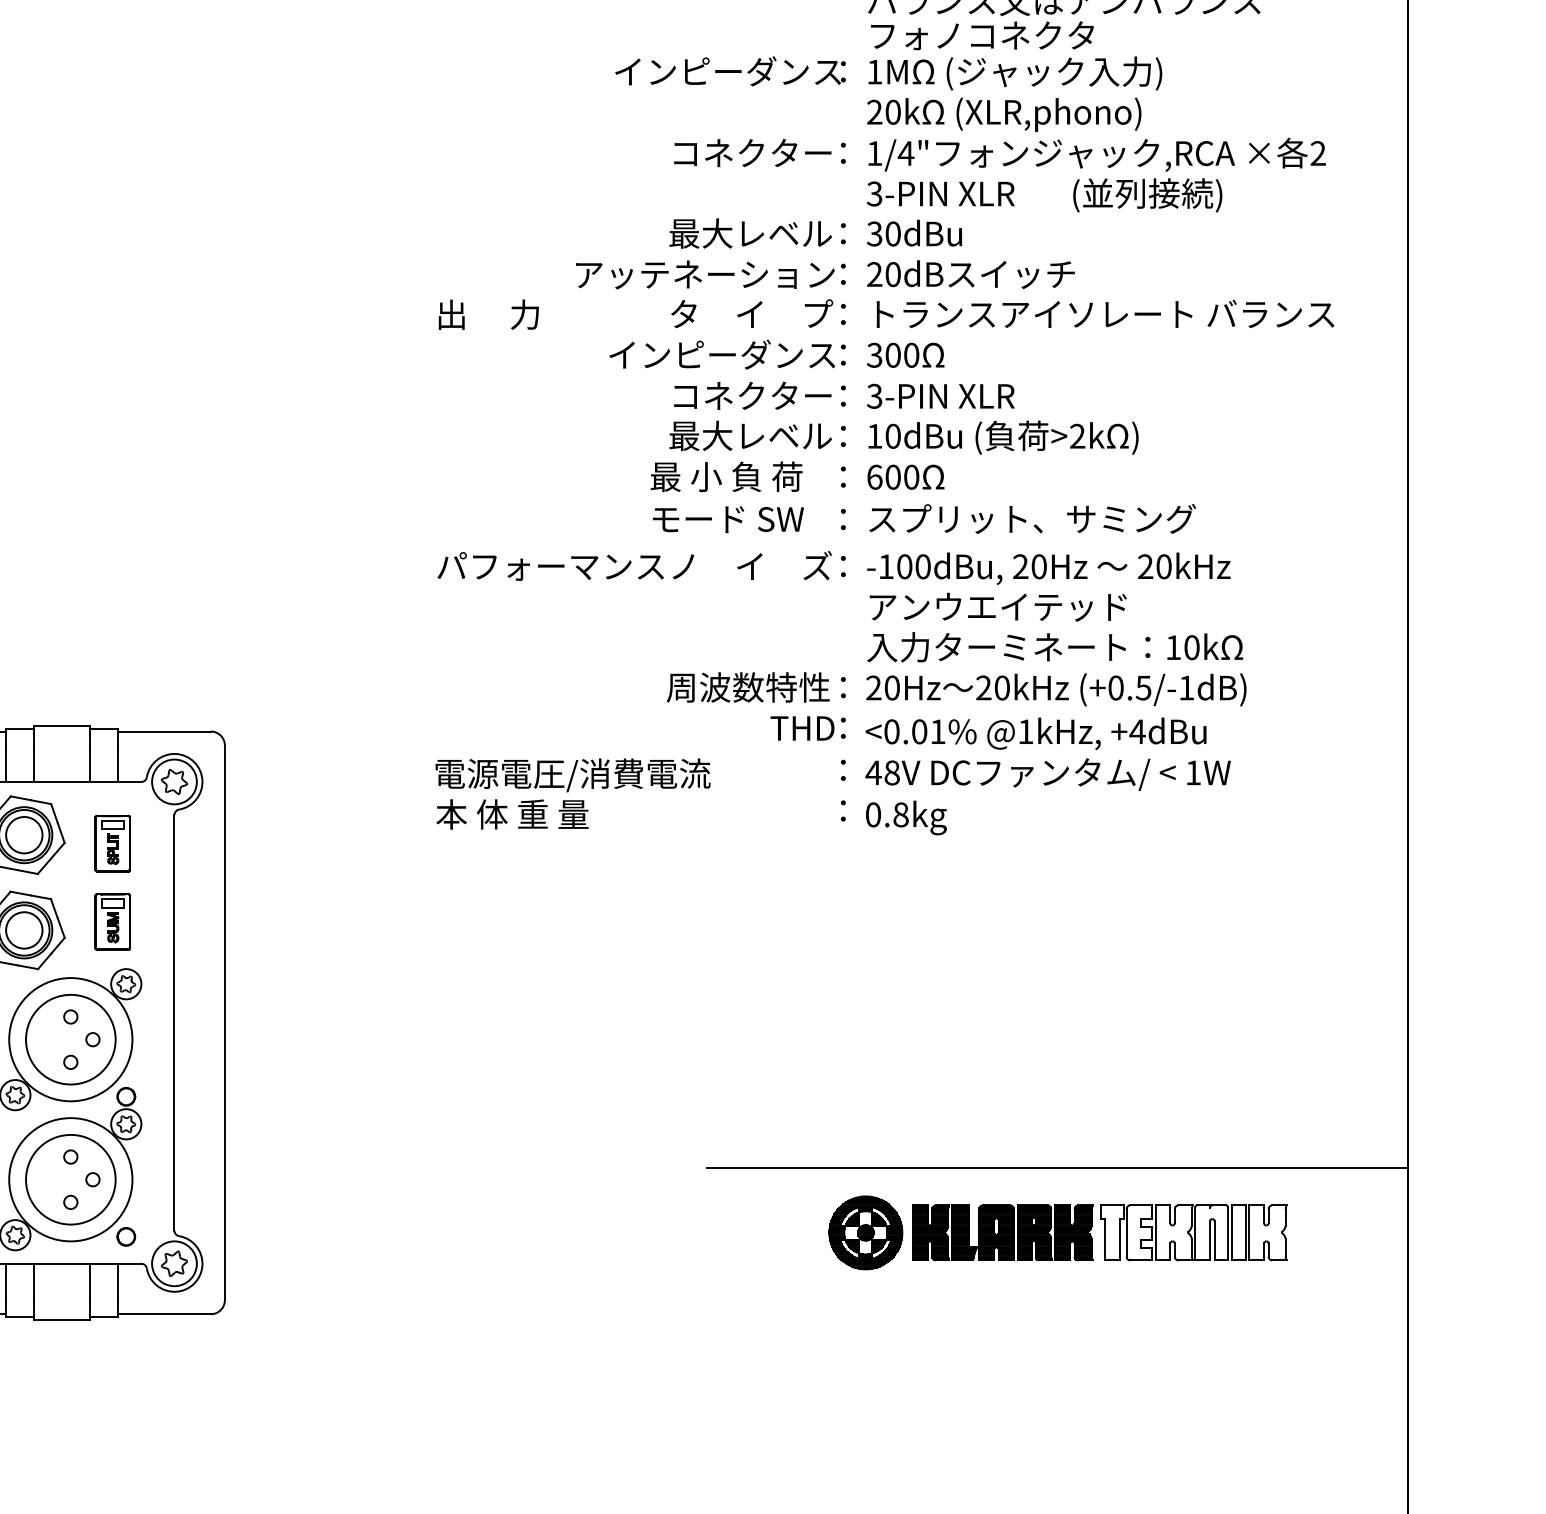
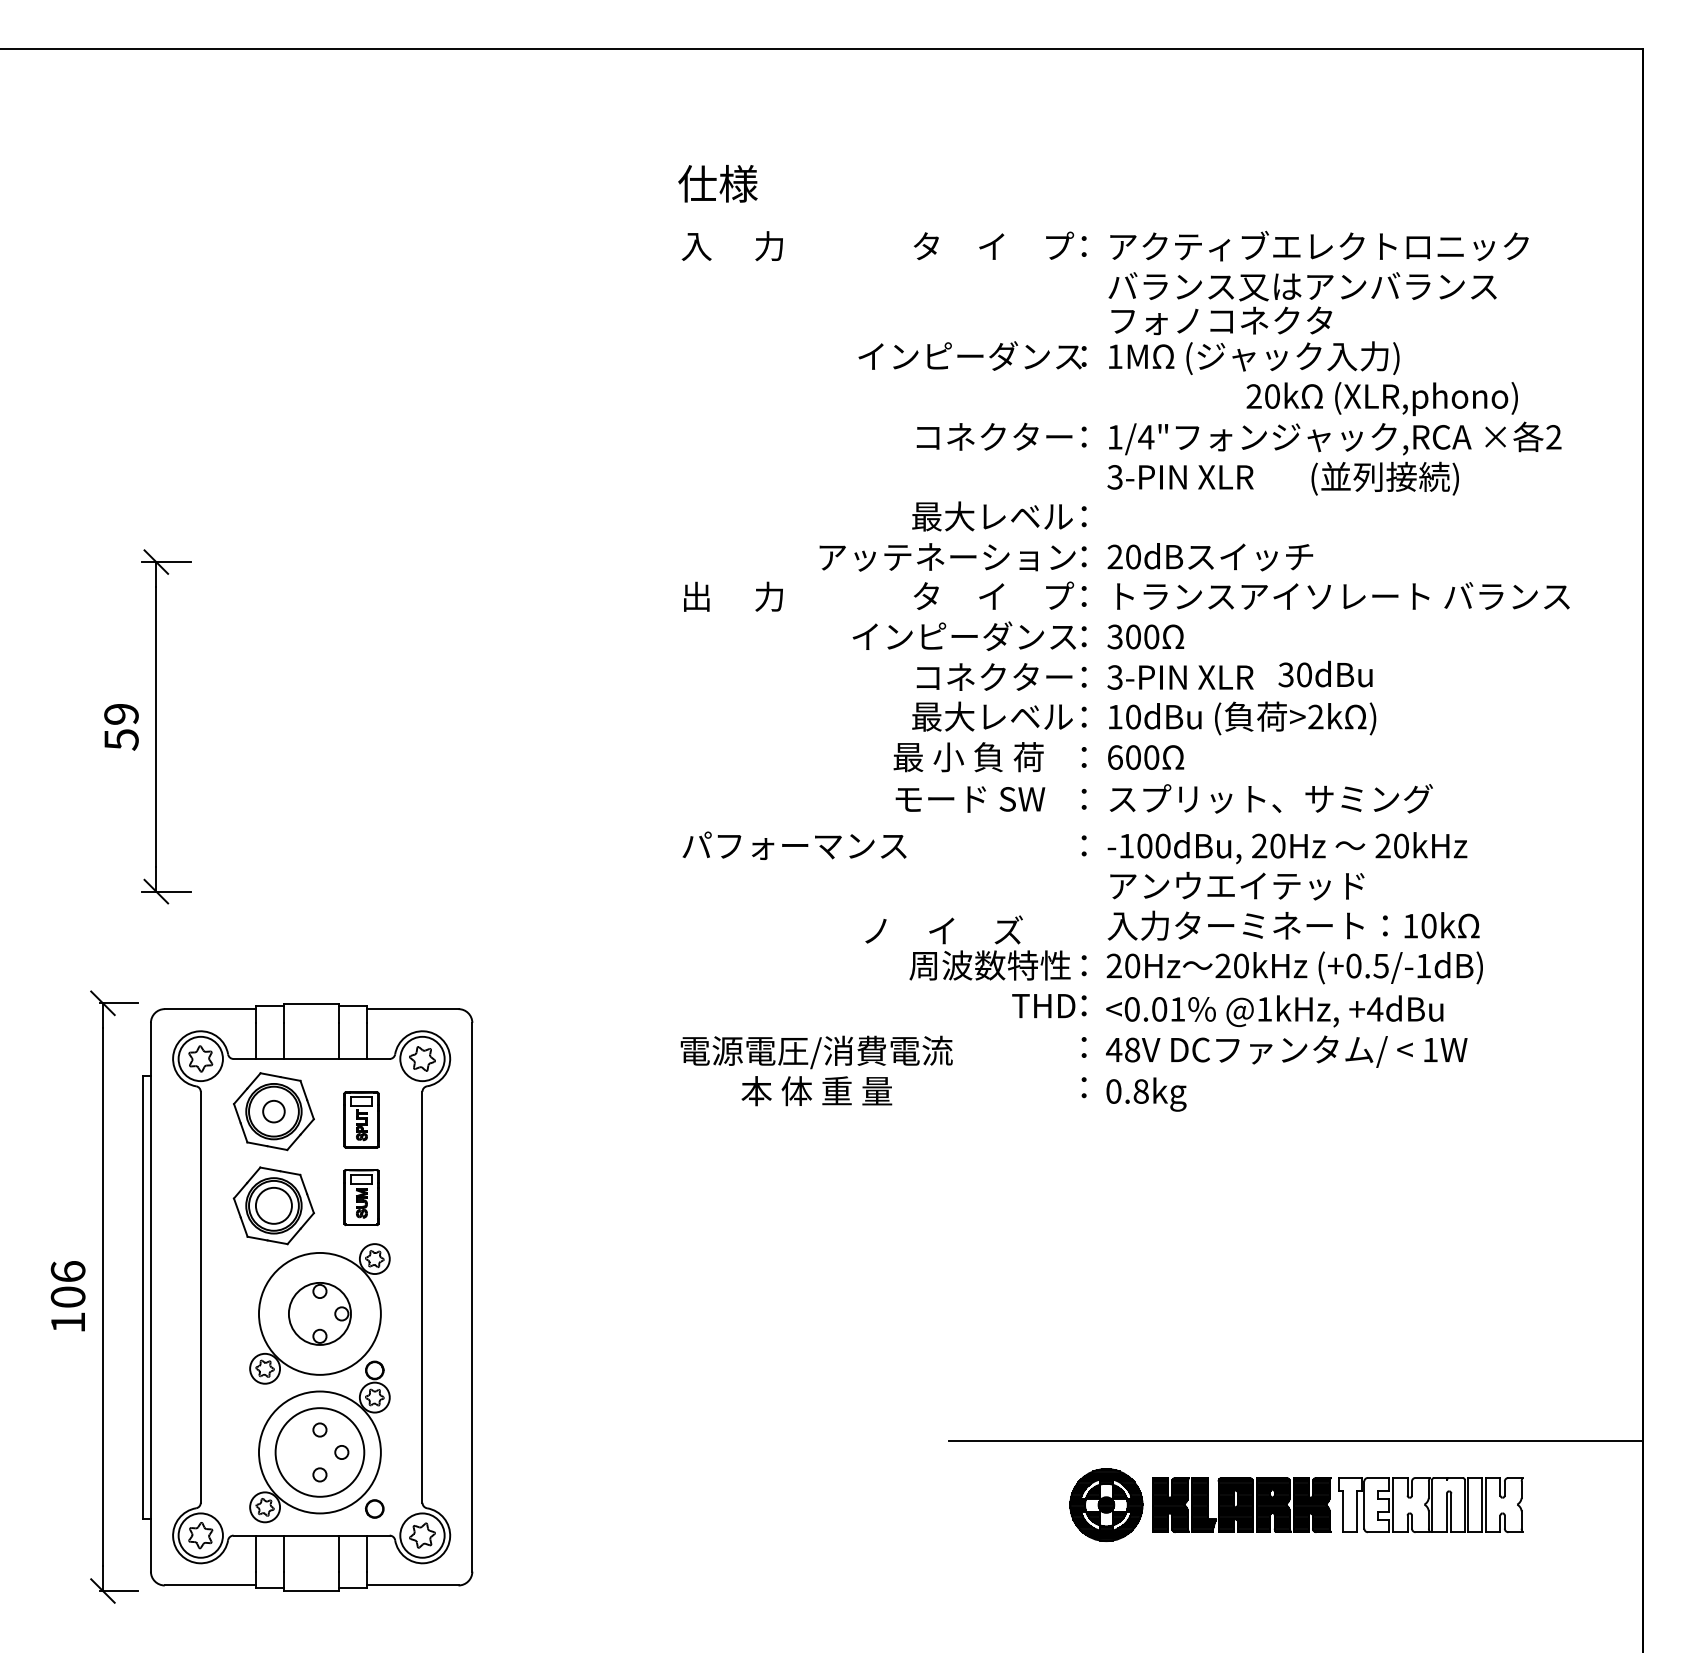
text: (1003, 115) -> (1381, 399), moved
text: (914, 232) -> (1325, 673), moved
text: (751, 565) -> (943, 929), moved
text: (512, 814) -> (816, 1091), moved
circle: (23, 835) -> (273, 1111), size x0.6
circle: (70, 1039) -> (319, 1313), size x0.7

